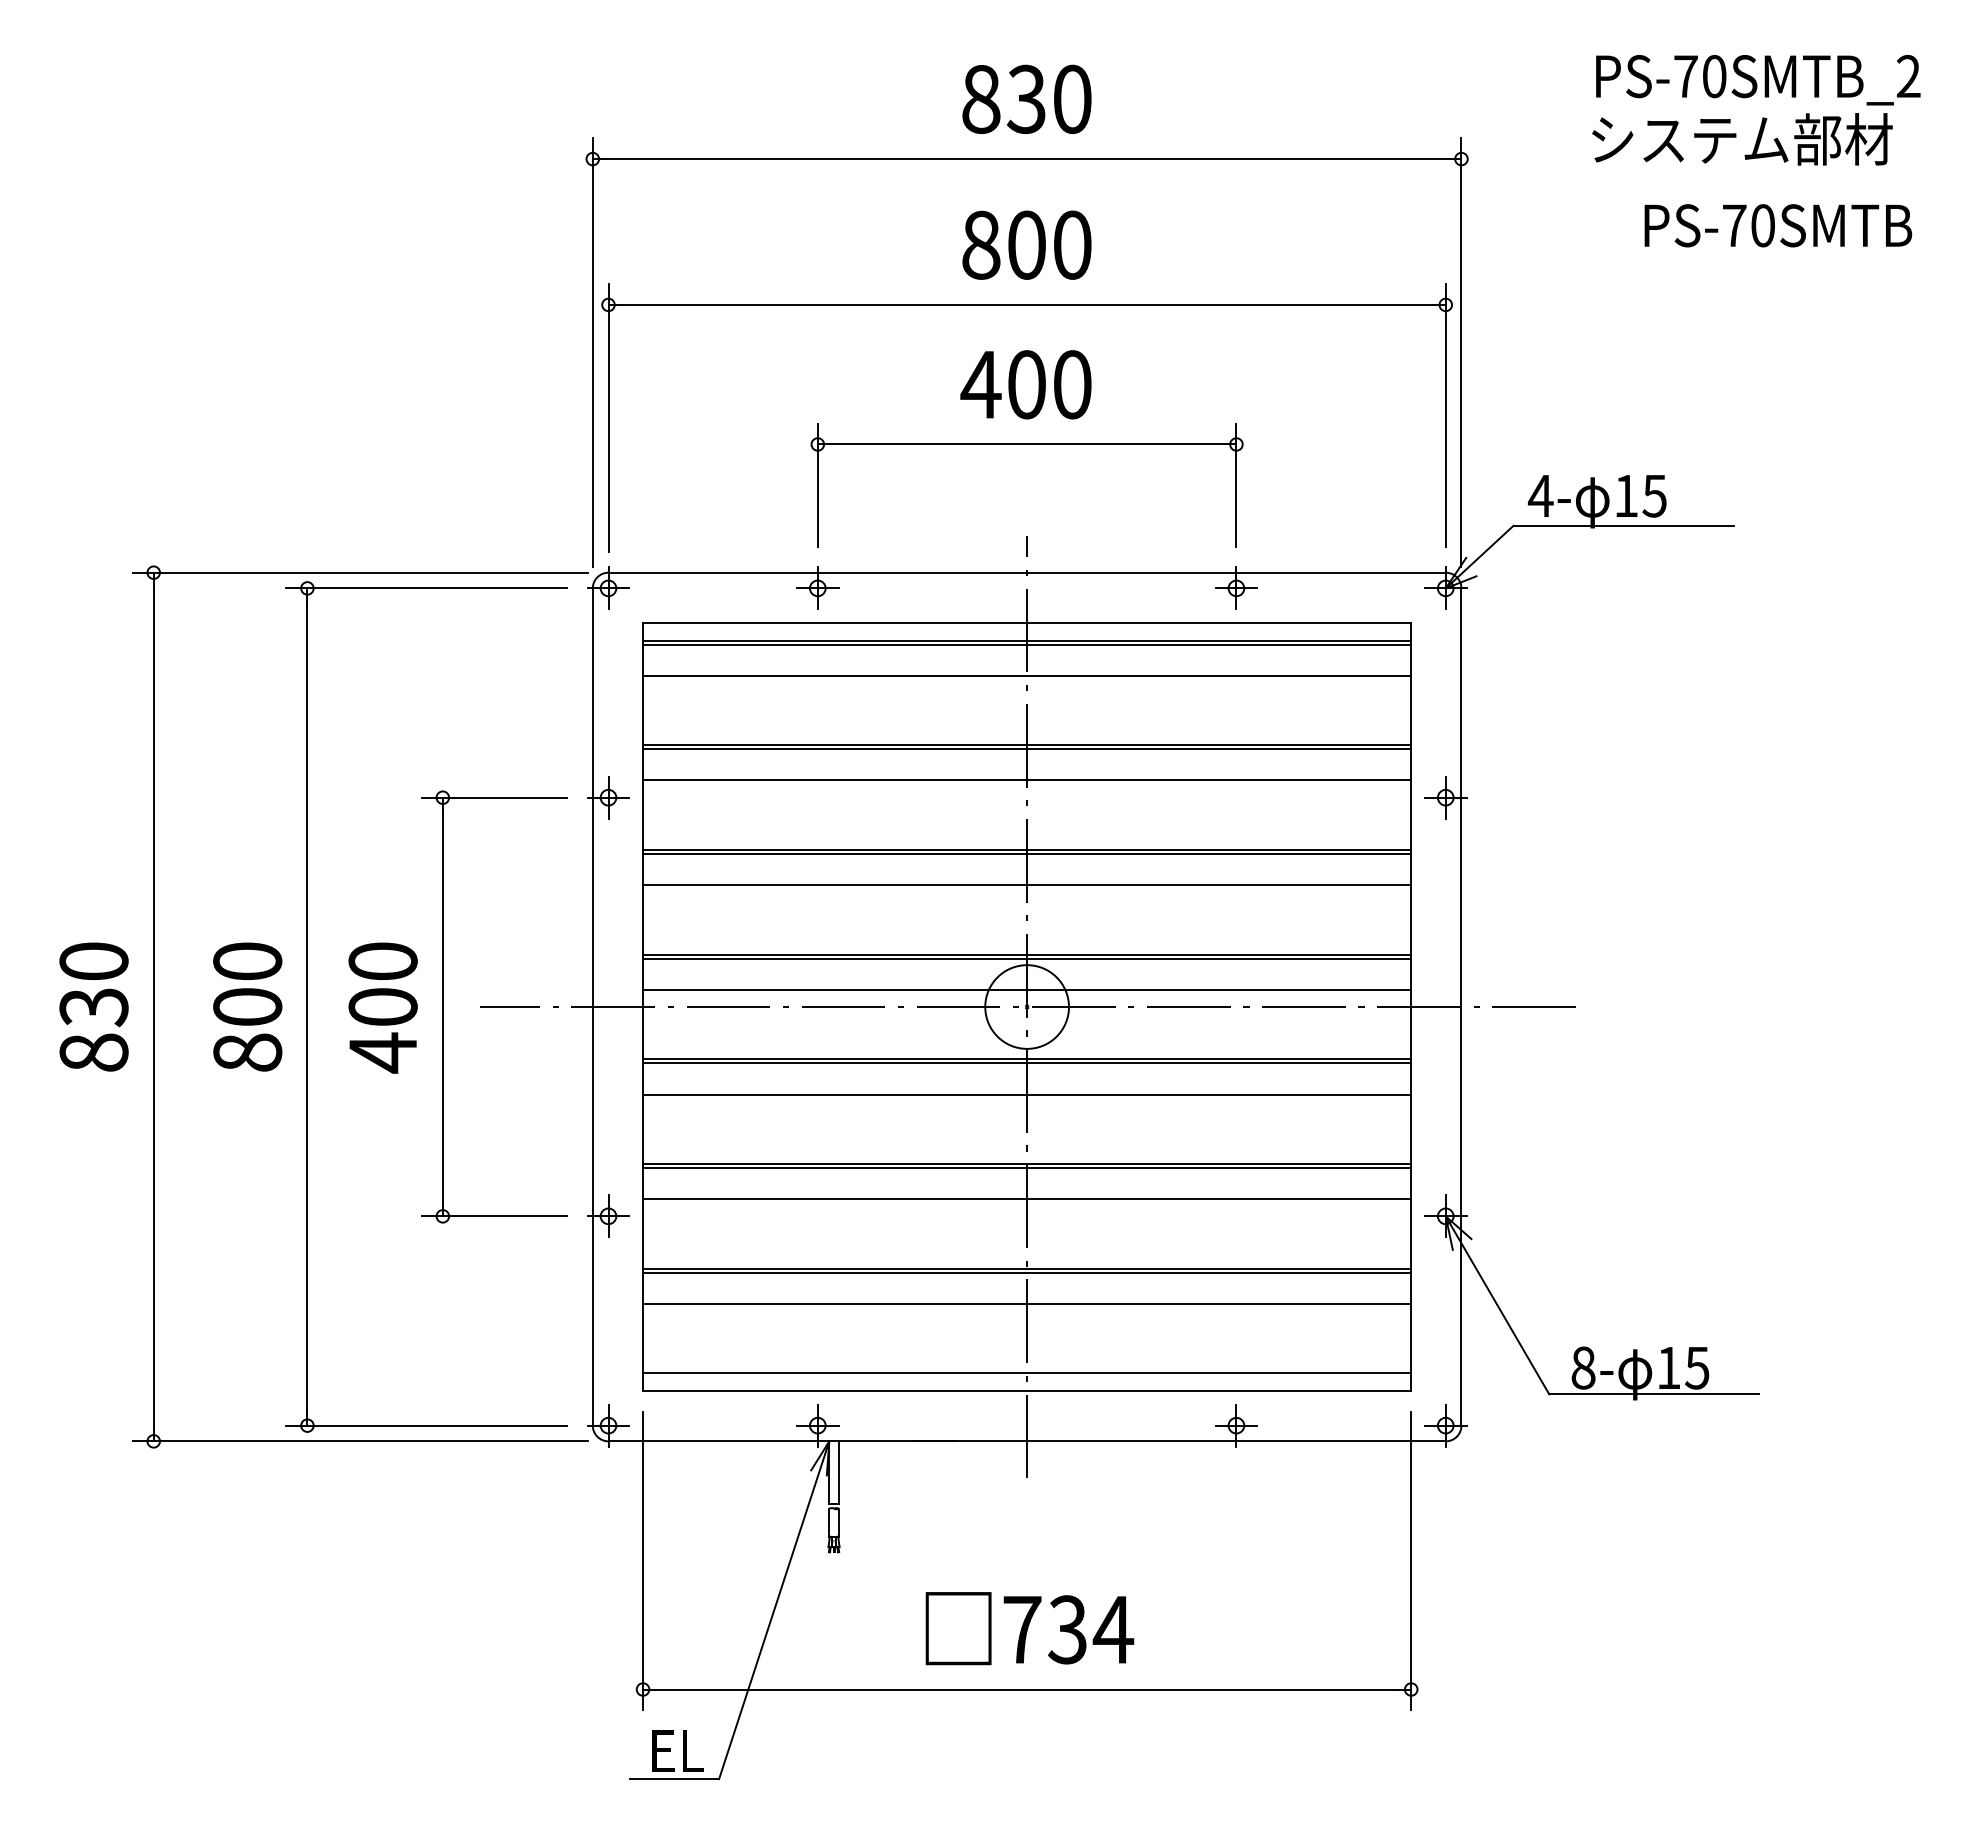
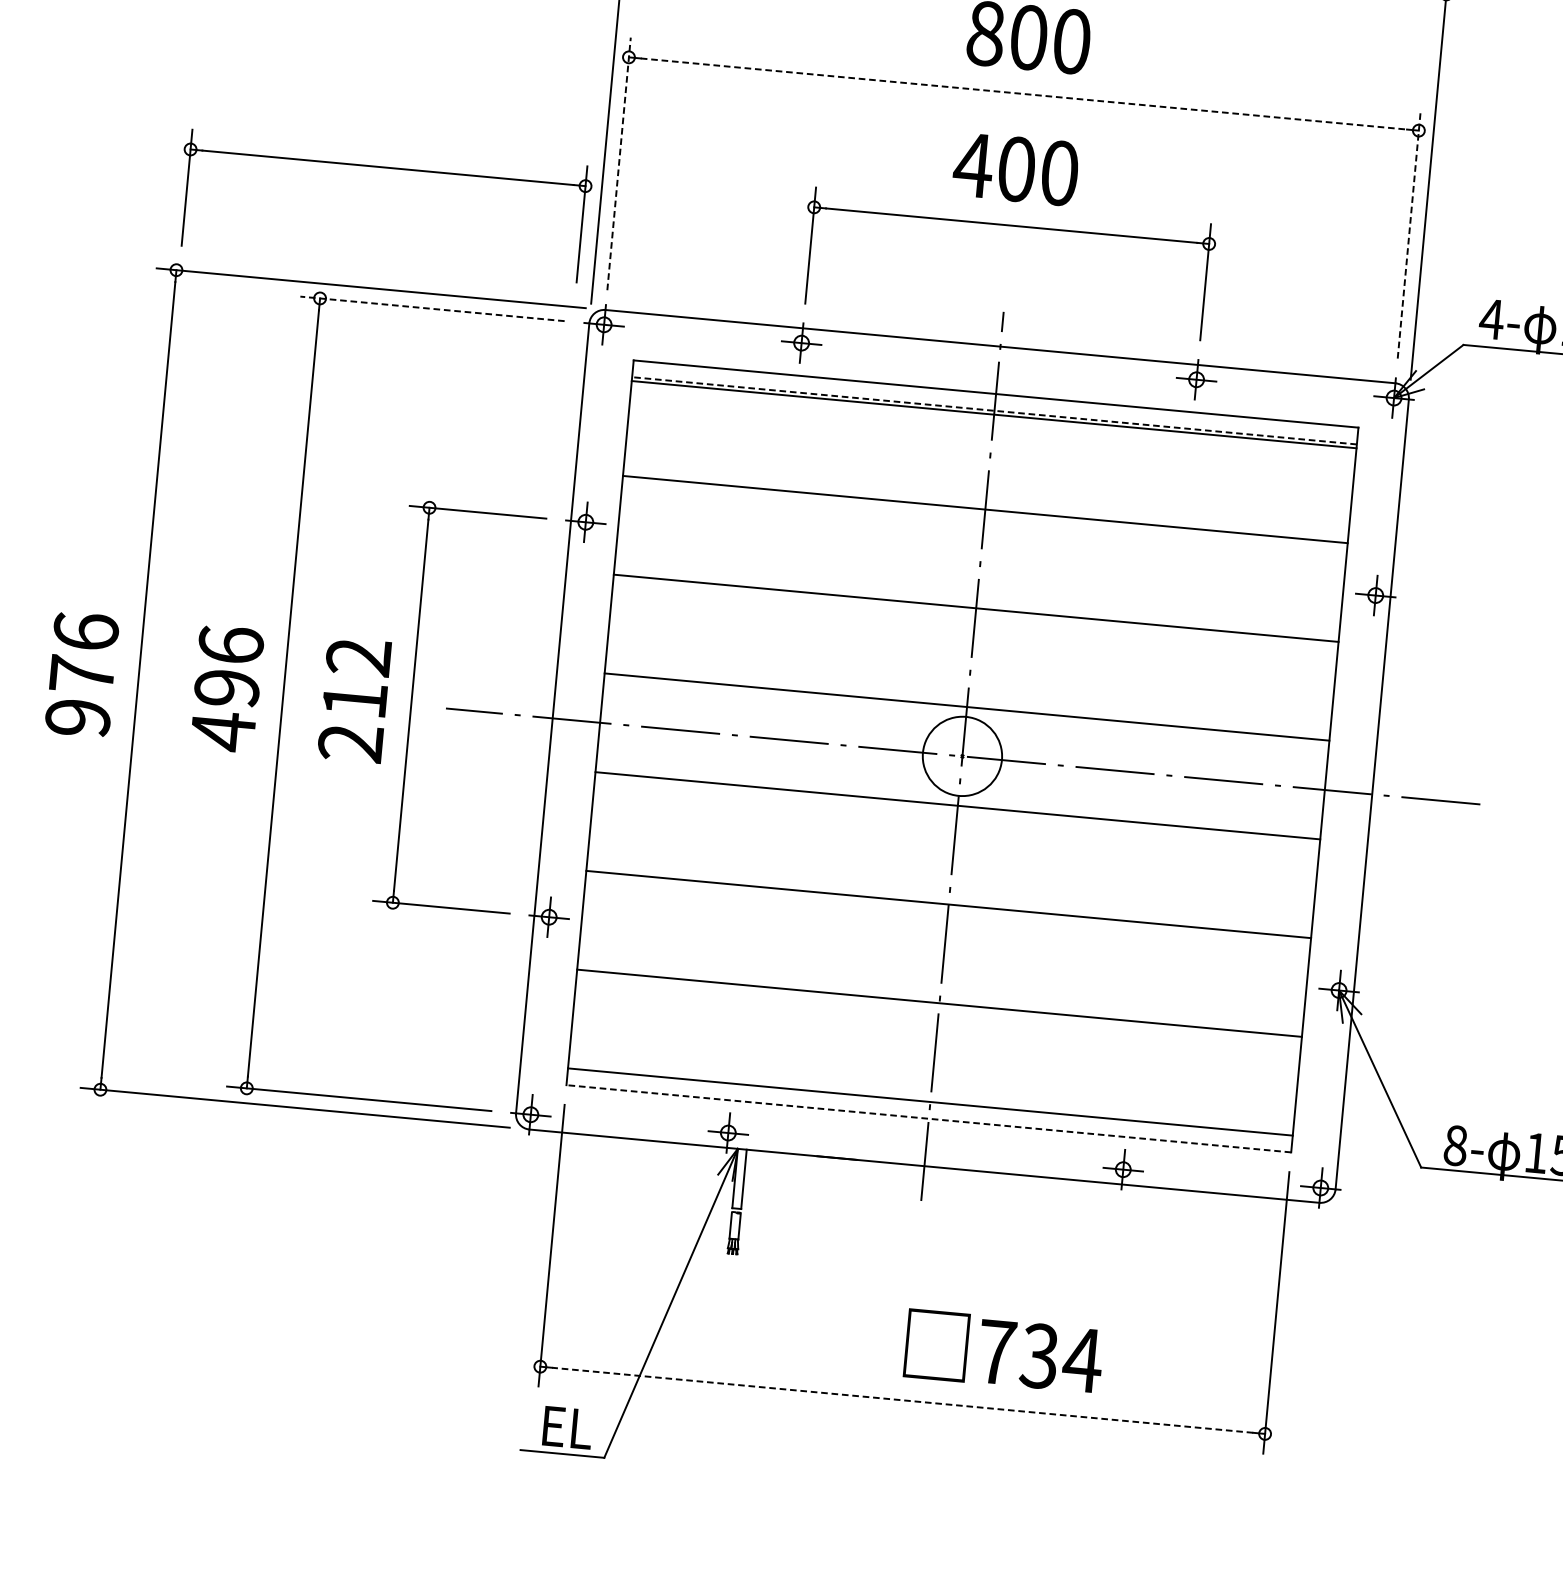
line: (1027, 304) -> (1024, 93), solid -> dashed
line: (1445, 414) -> (1409, 234), solid -> dashed
line: (608, 417) -> (619, 163), solid -> dashed
part: (365, 444) -> (387, 167), added
line: (426, 588) -> (432, 308), solid -> dashed
line: (1026, 640) -> (993, 410), solid -> dashed
line: (1027, 675) -> (991, 443), removed
line: (1027, 749) -> (985, 513), removed
line: (1027, 780) -> (982, 542), removed
line: (1027, 854) -> (976, 612), removed
line: (1027, 885) -> (973, 641), removed
line: (1027, 958) -> (967, 710), removed
line: (1027, 989) -> (964, 739), removed
text: (93, 1006) -> (81, 674), 830 -> 976
text: (247, 1007) -> (226, 688), 800 -> 496
text: (382, 1007) -> (354, 700), 400 -> 212
line: (1027, 1063) -> (957, 809), removed
line: (1027, 1094) -> (955, 838), removed
line: (1027, 1168) -> (948, 908), removed
line: (1027, 1199) -> (945, 938), removed
line: (1027, 1272) -> (939, 1006), removed
line: (1027, 1303) -> (936, 1036), removed
line: (1026, 1391) -> (928, 1119), solid -> dashed
text: (1029, 1628) -> (1003, 1351), moved
line: (1027, 1689) -> (903, 1400), solid -> dashed

